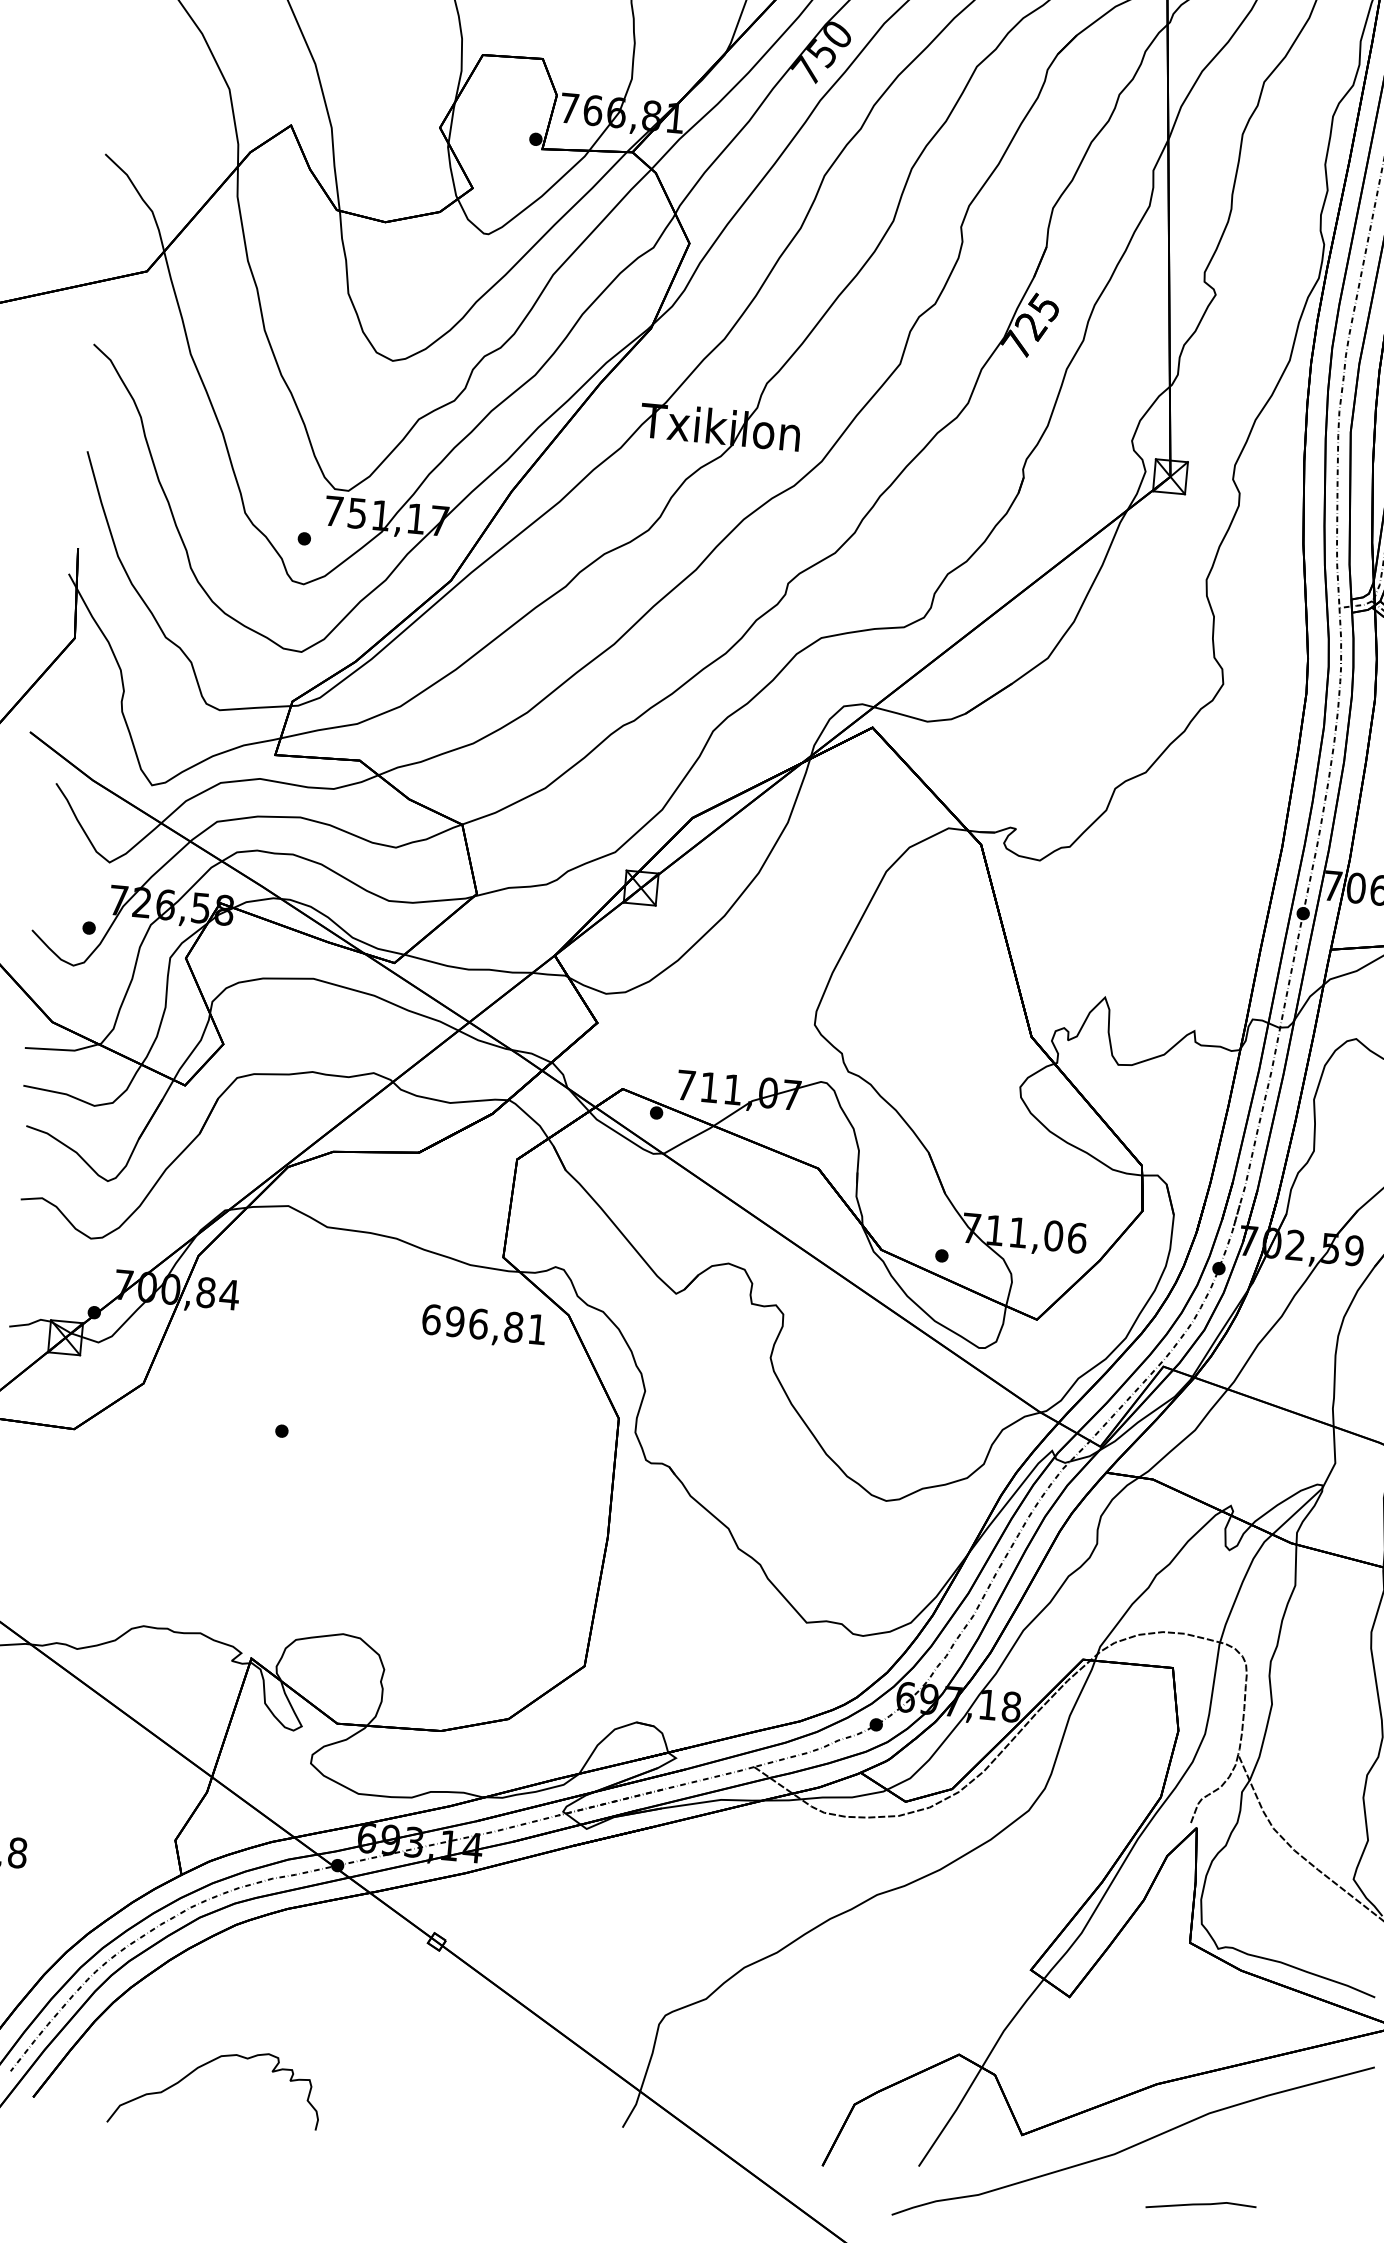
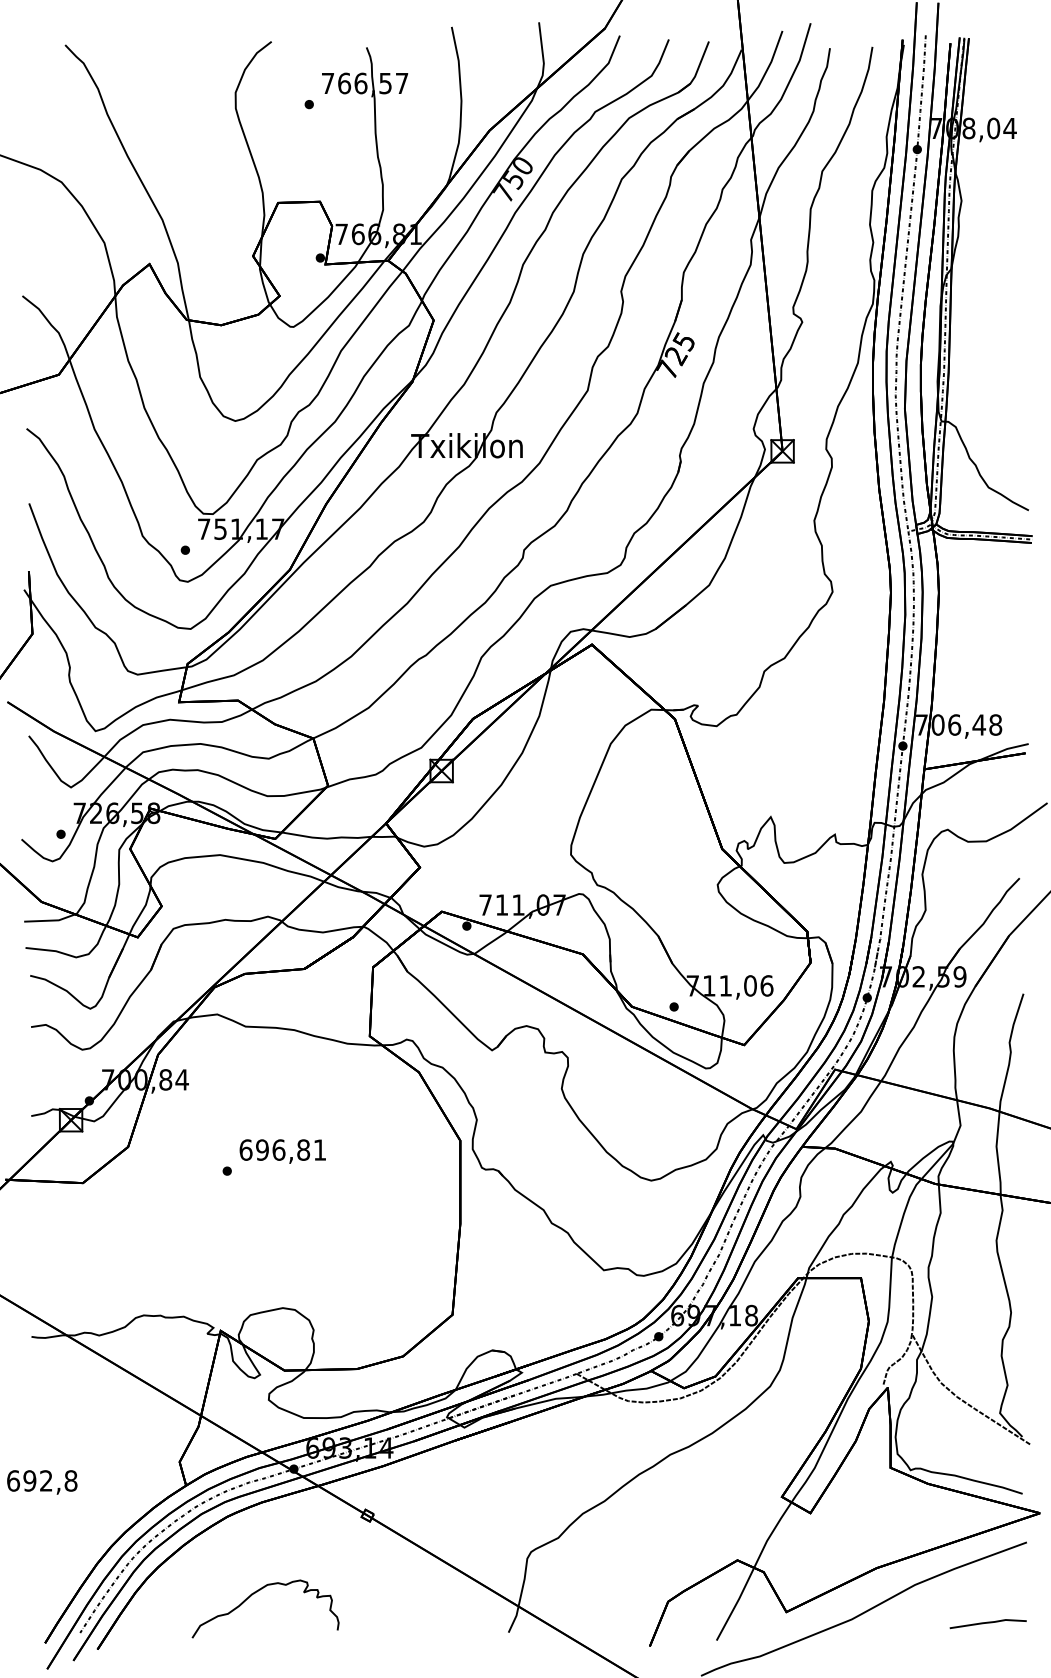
text: (483, 1326) -> (282, 1151), moved
curve: (206, 2065) -> (257, 1592), moved
line: (1200, 2205) -> (987, 1623), moved

